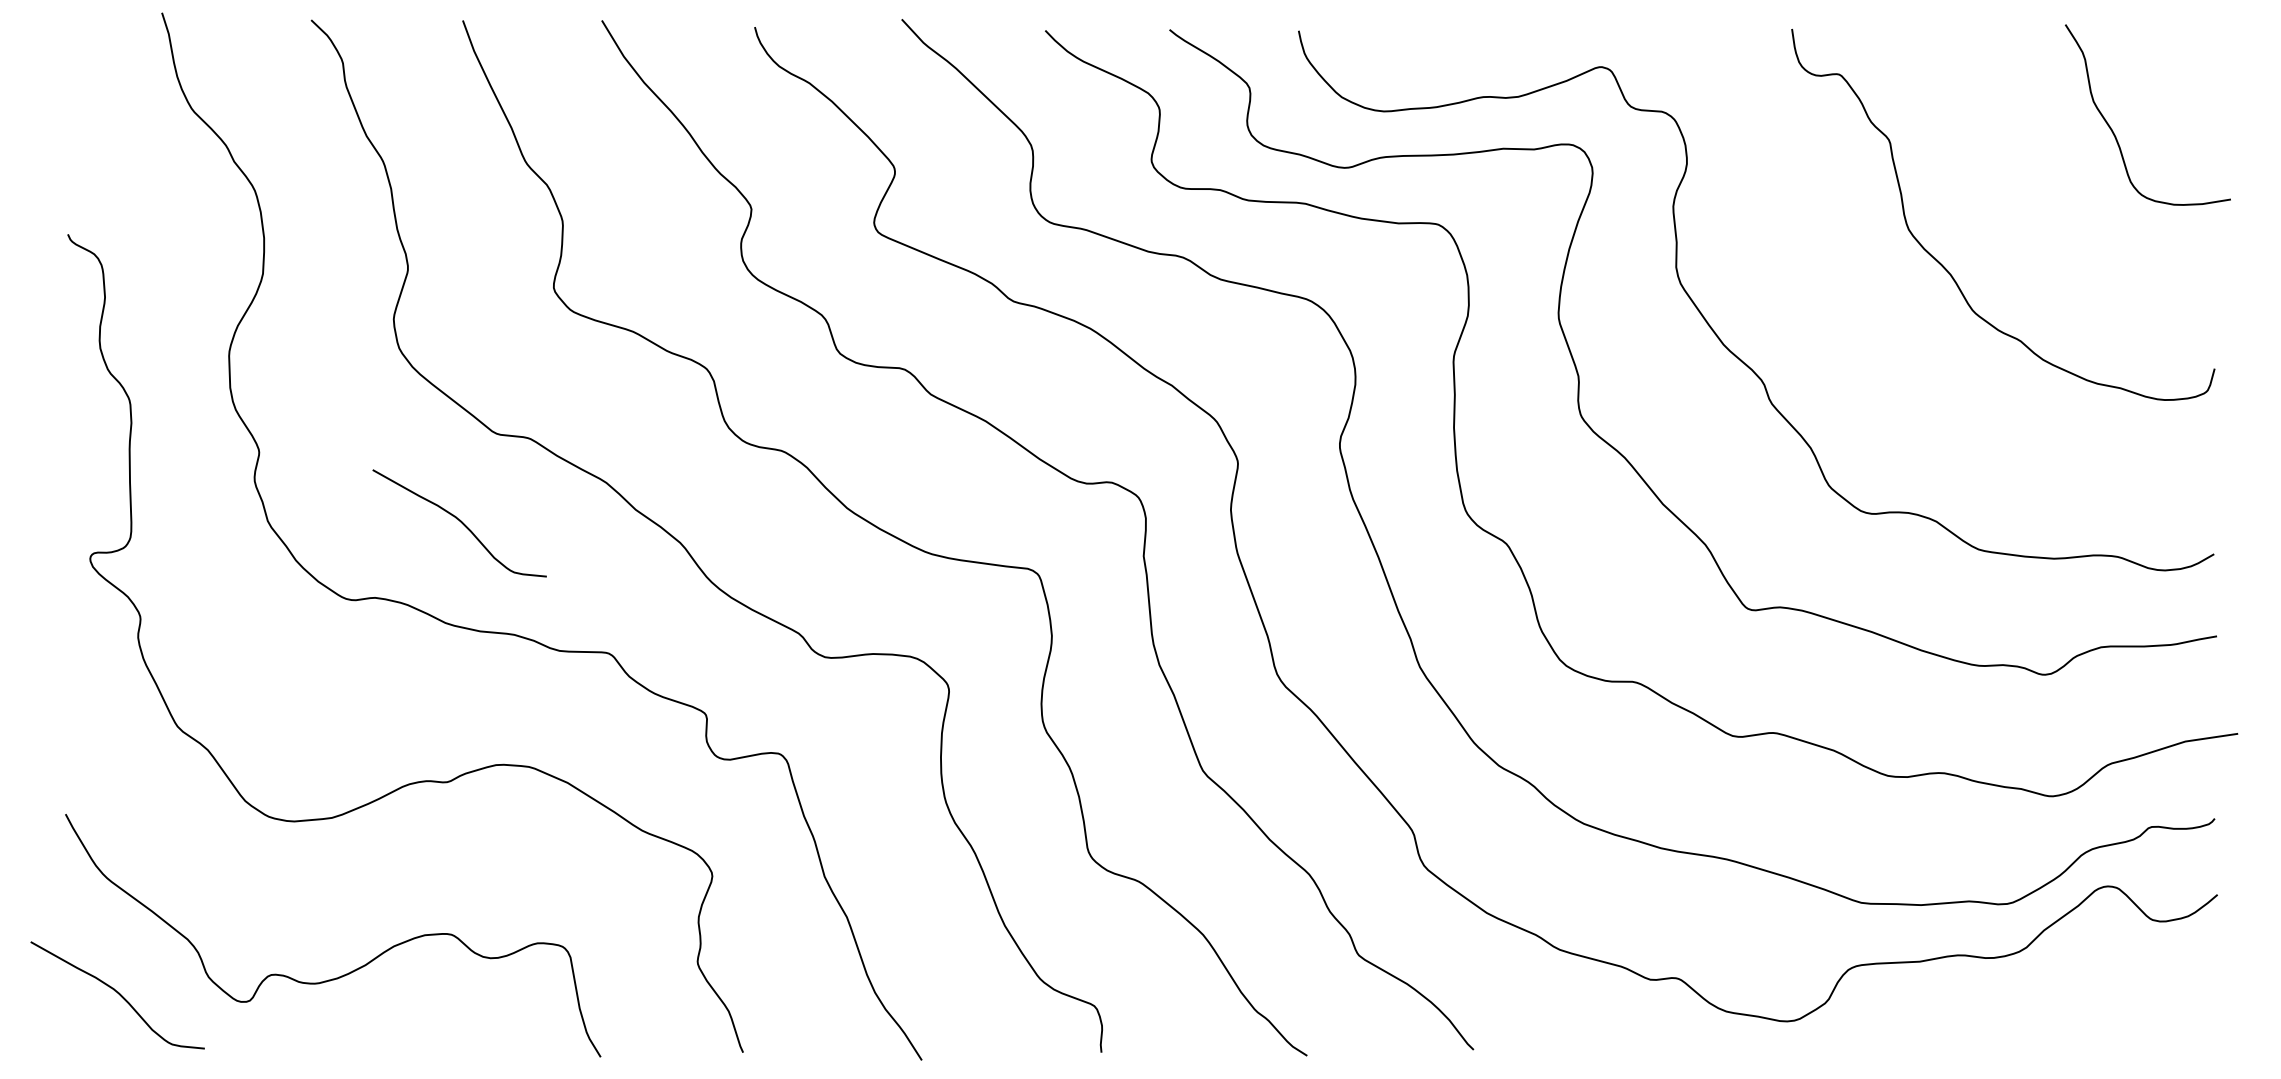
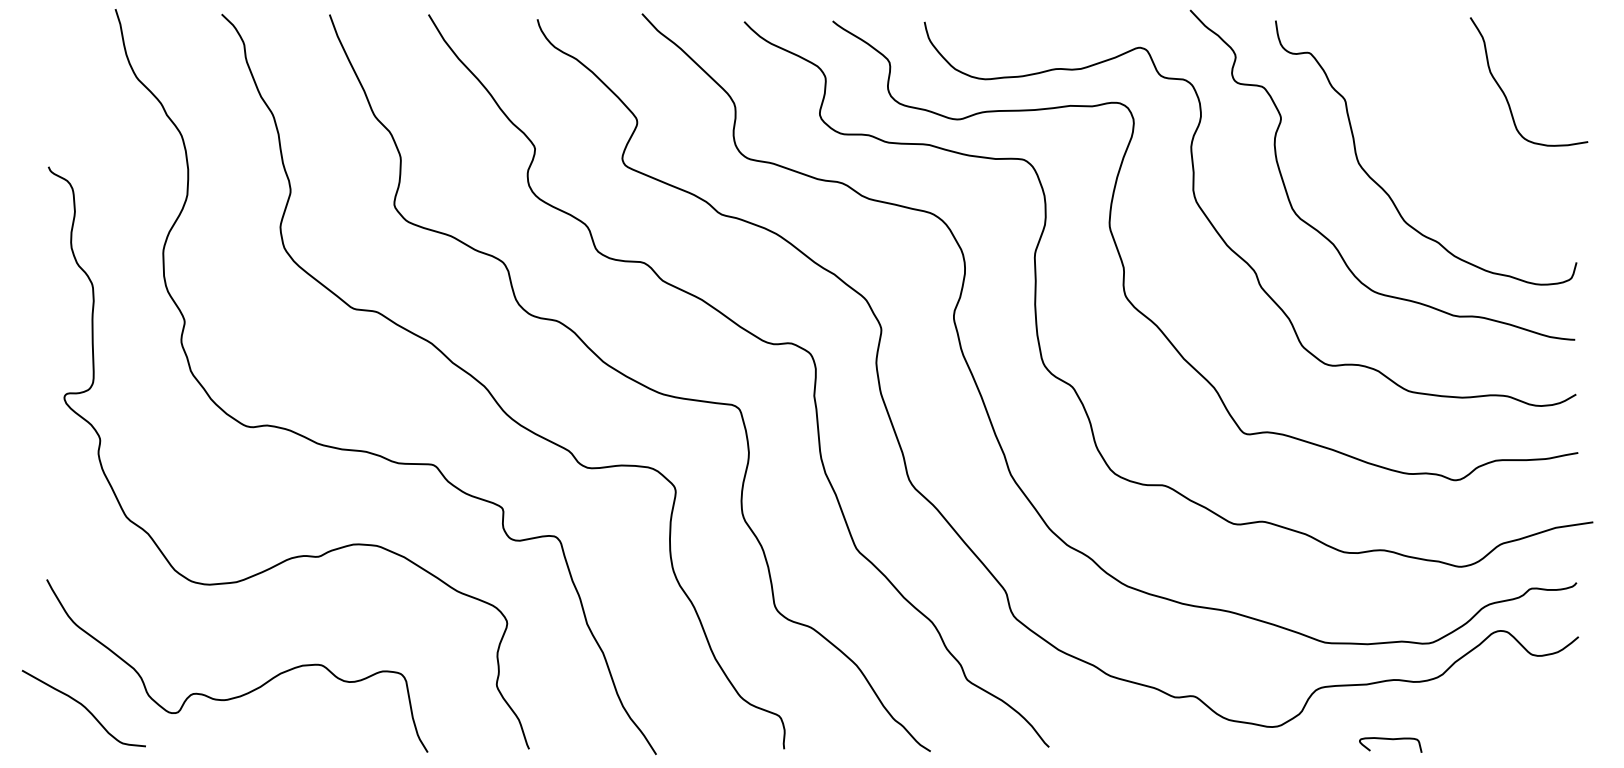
curve: (1868, 337) -> (1330, 240), added
curve: (460, 522) -> (327, 371), removed
curve: (1953, 1039) -> (1390, 739), added

